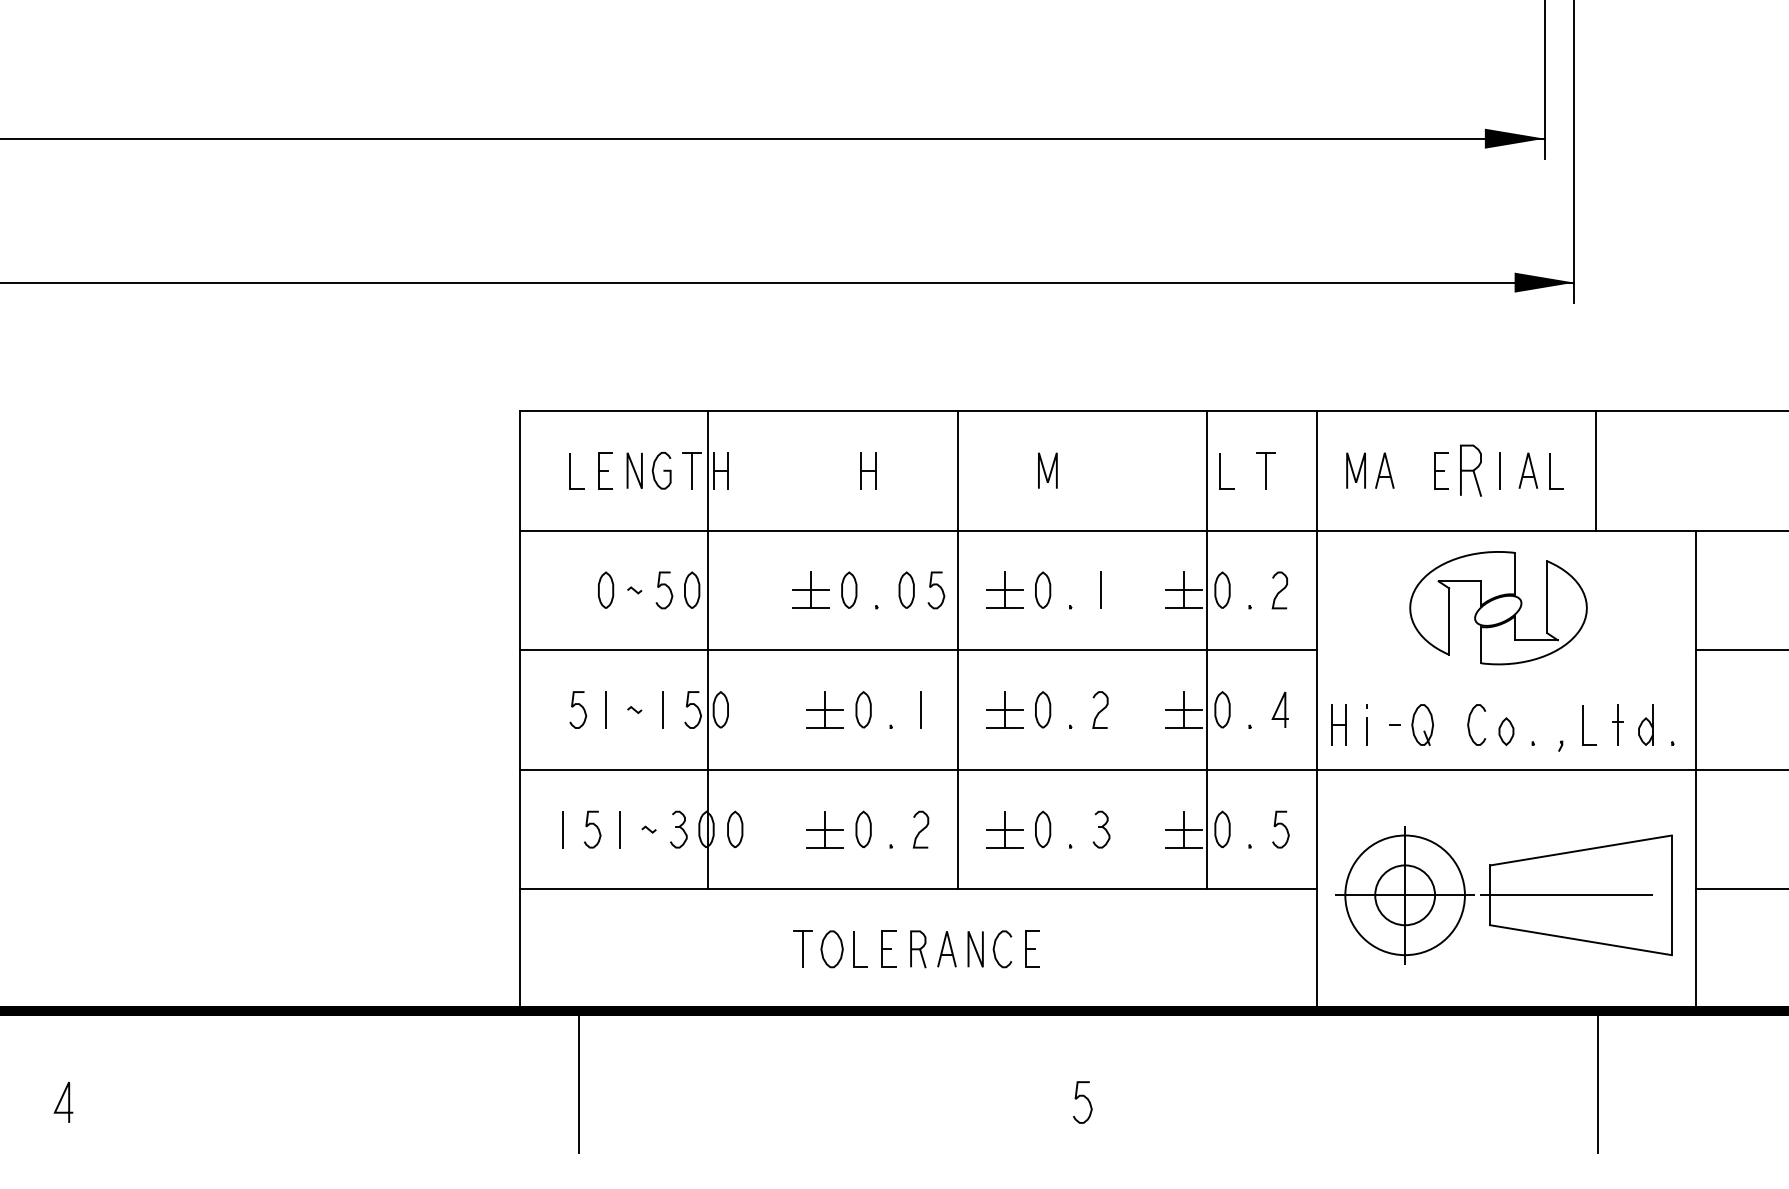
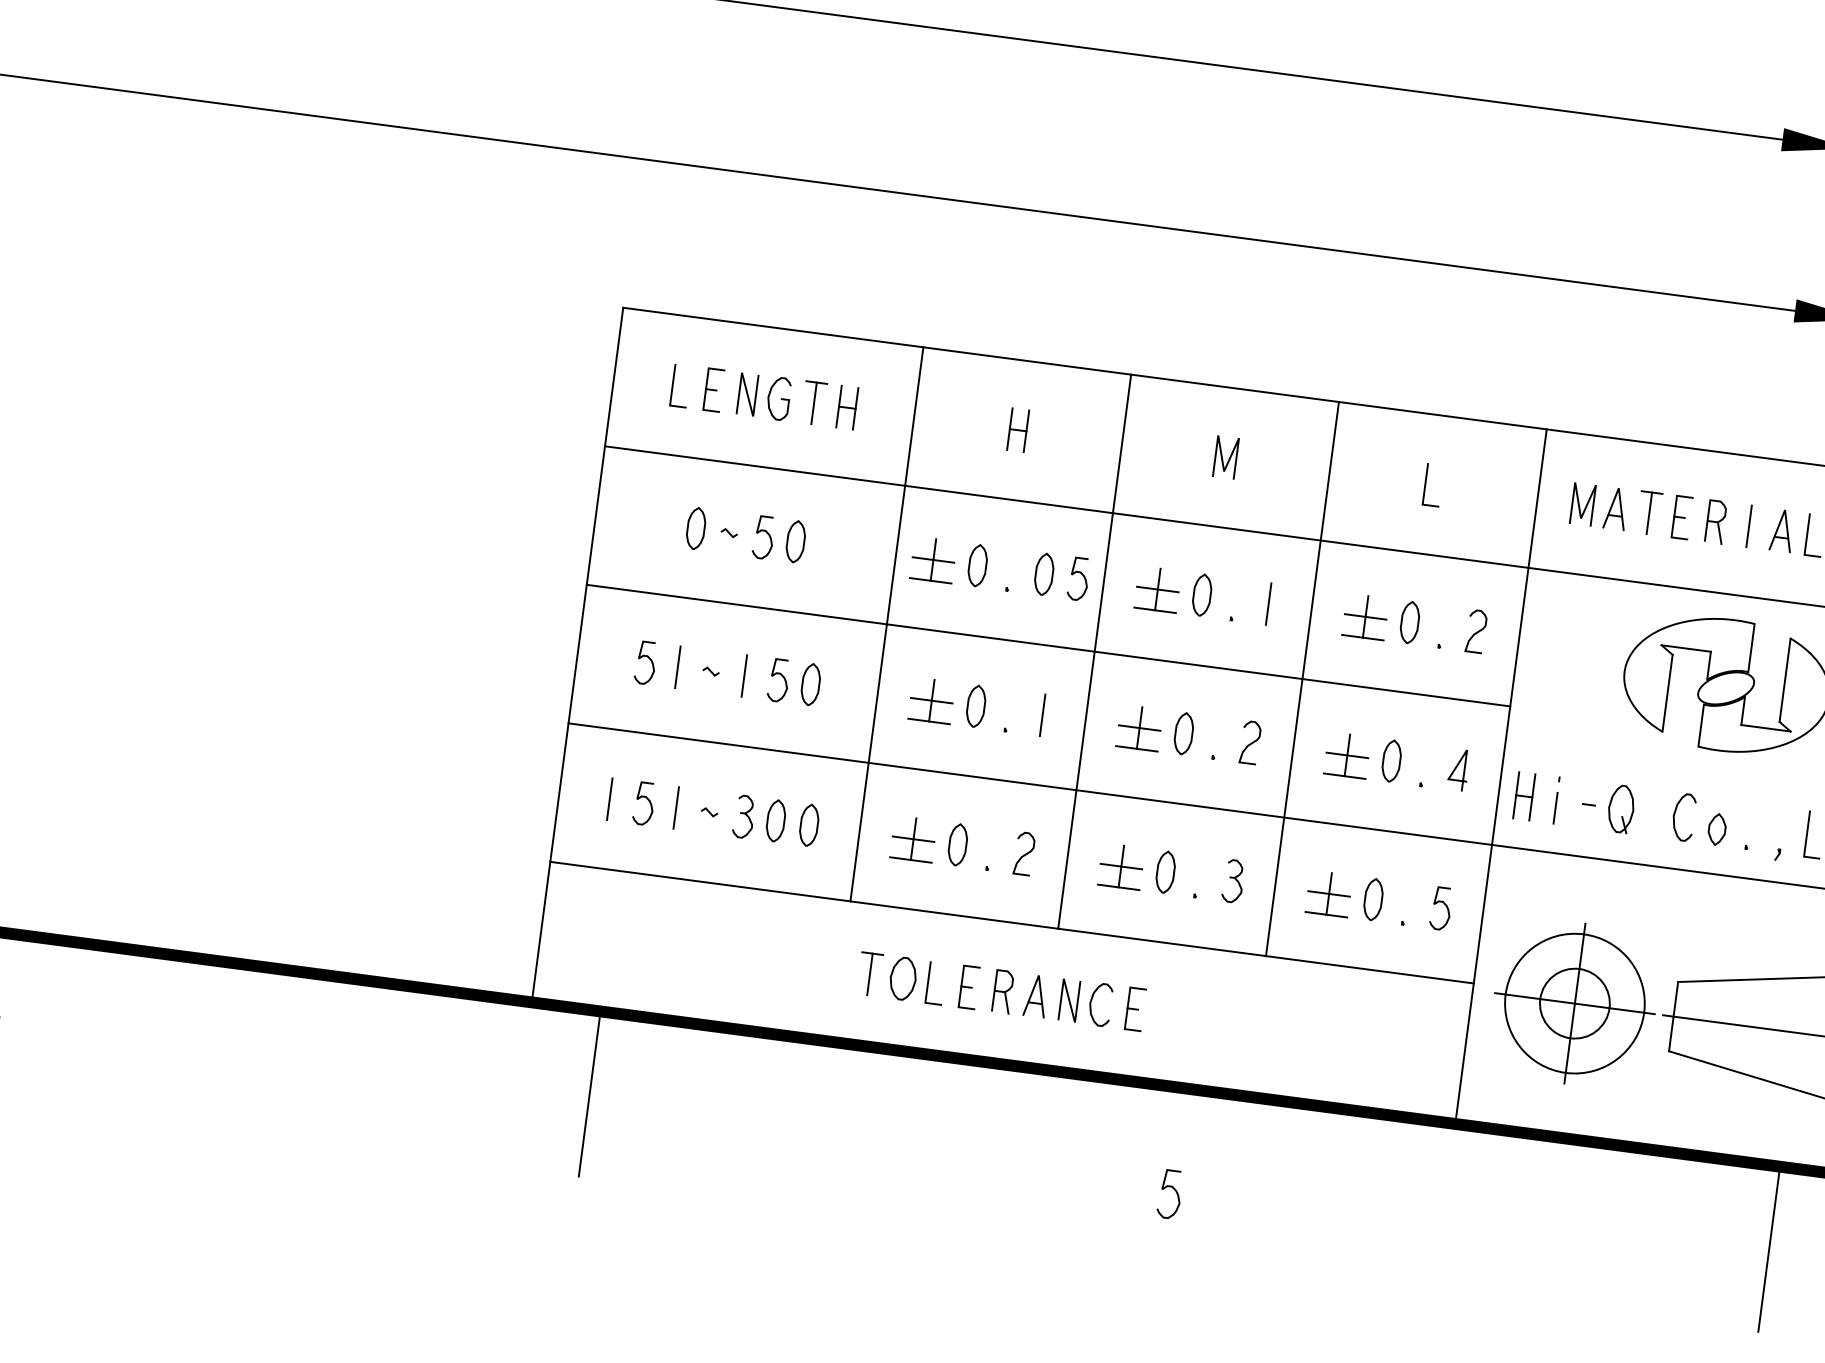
part: (1265, 470) -> (1649, 512), moved
part: (1470, 470) -> (1715, 521), size x0.71
line: (707, 649) -> (886, 623), moved
line: (1206, 649) -> (1302, 678), moved

